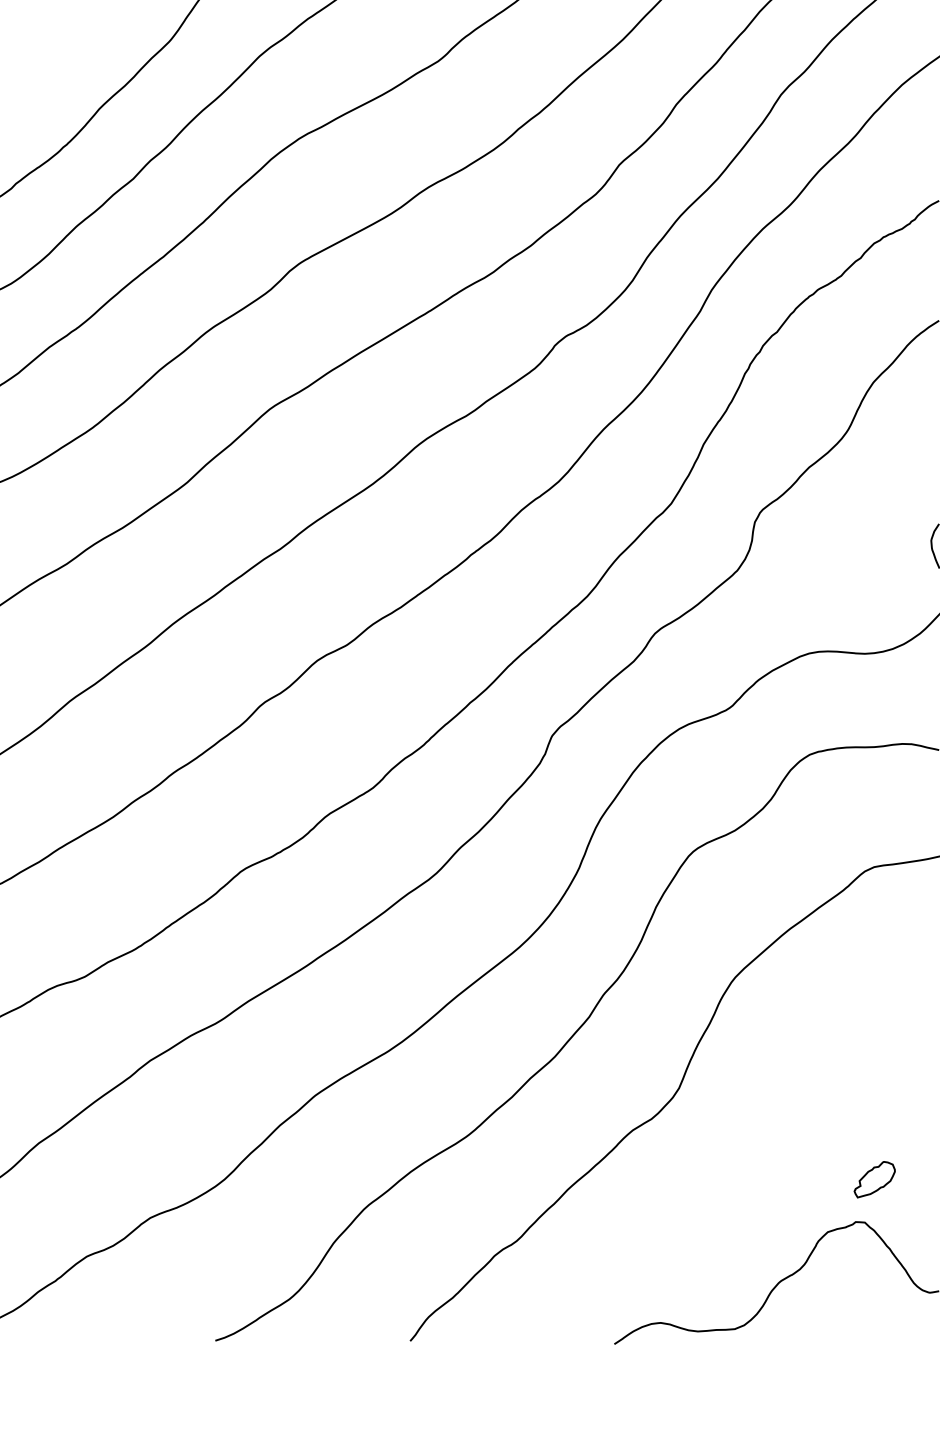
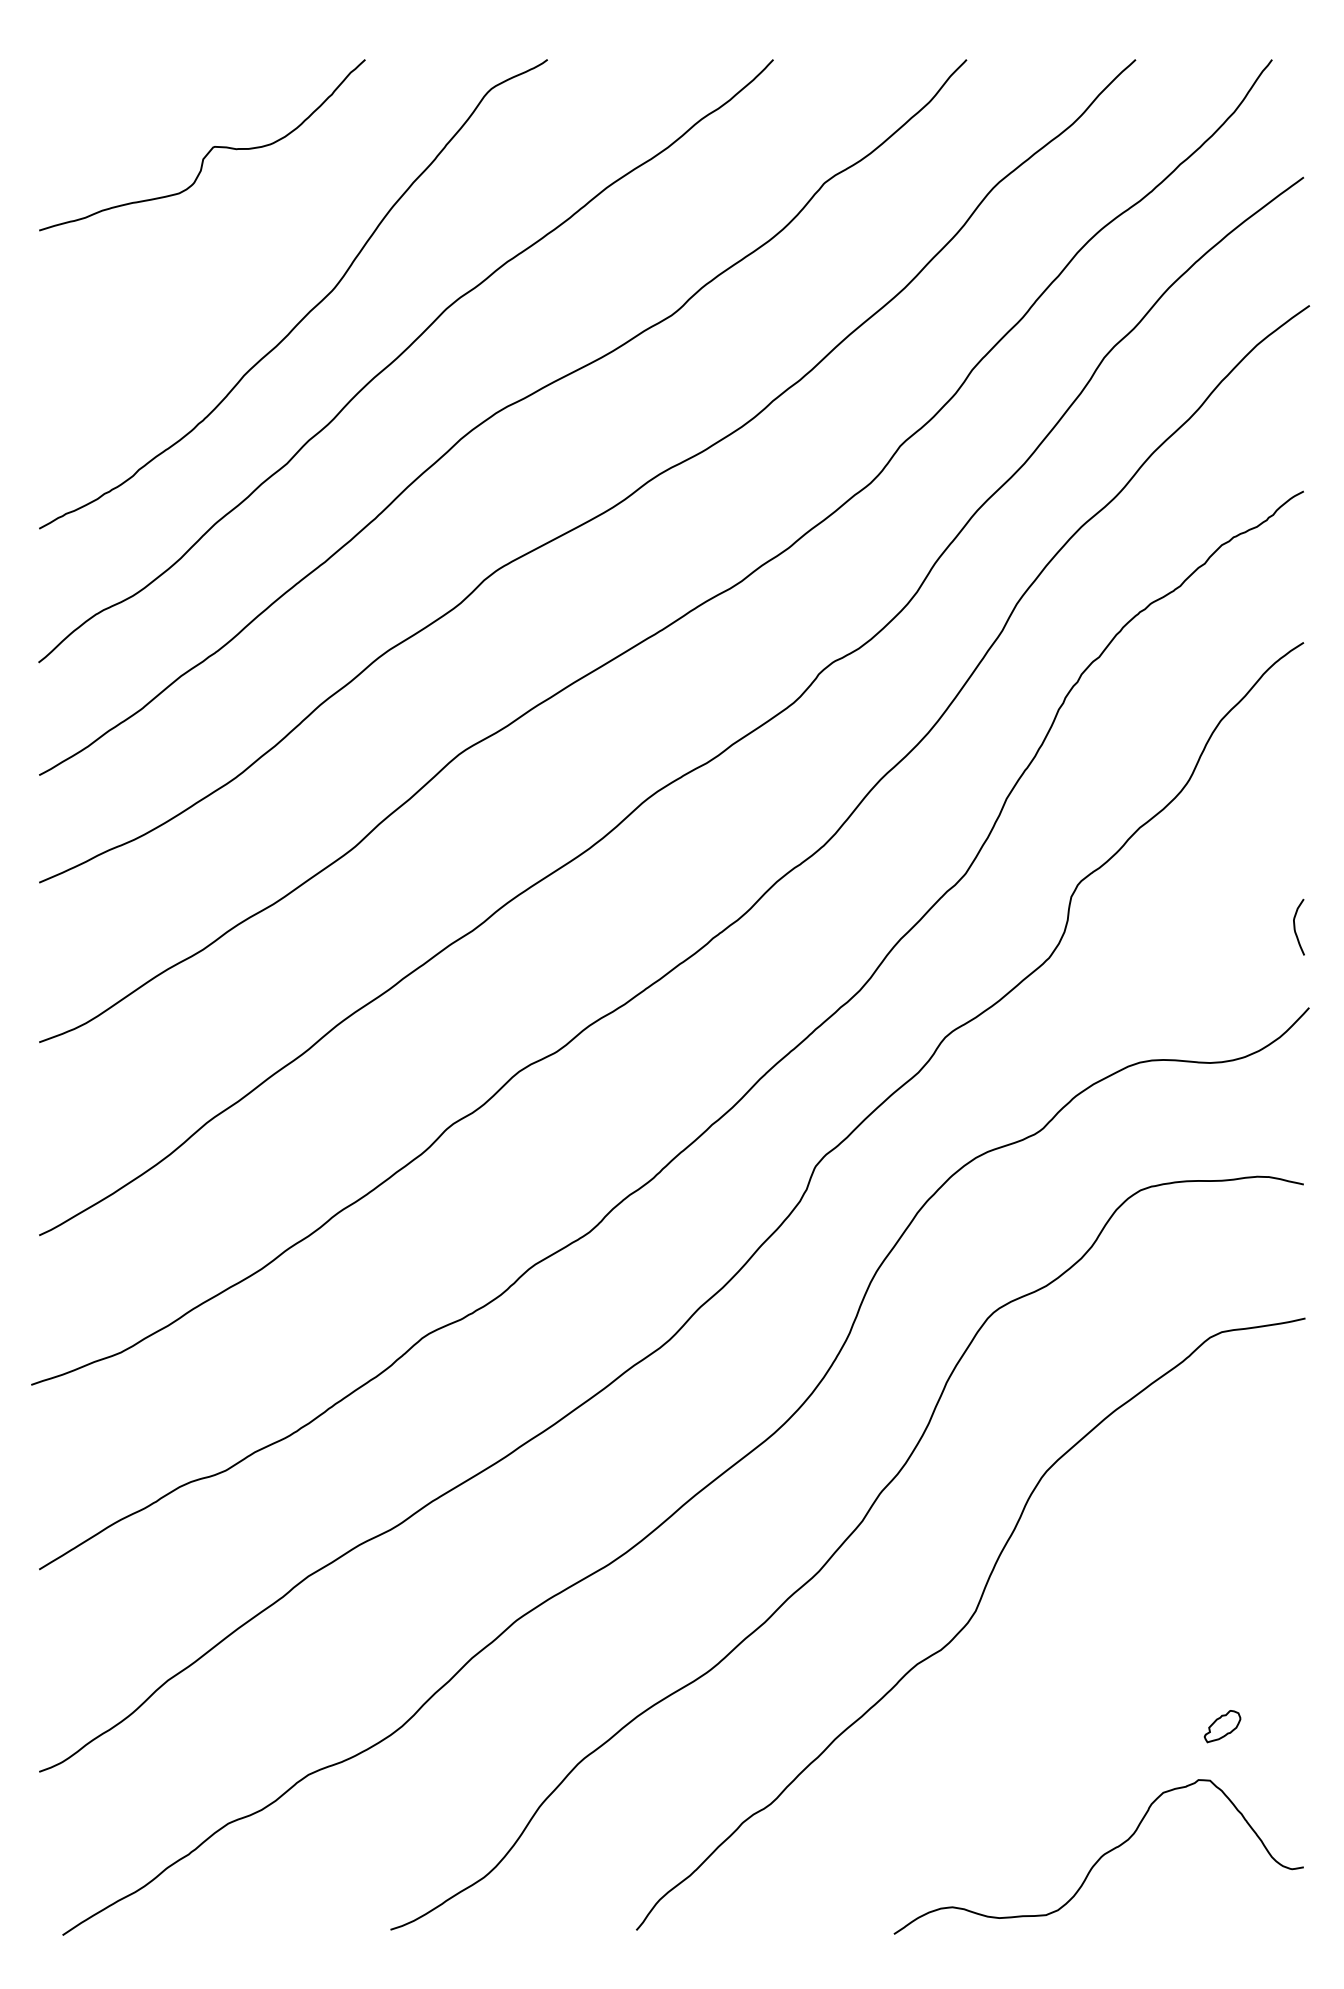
part: (874, 1179) -> (1222, 1726), size x0.7

